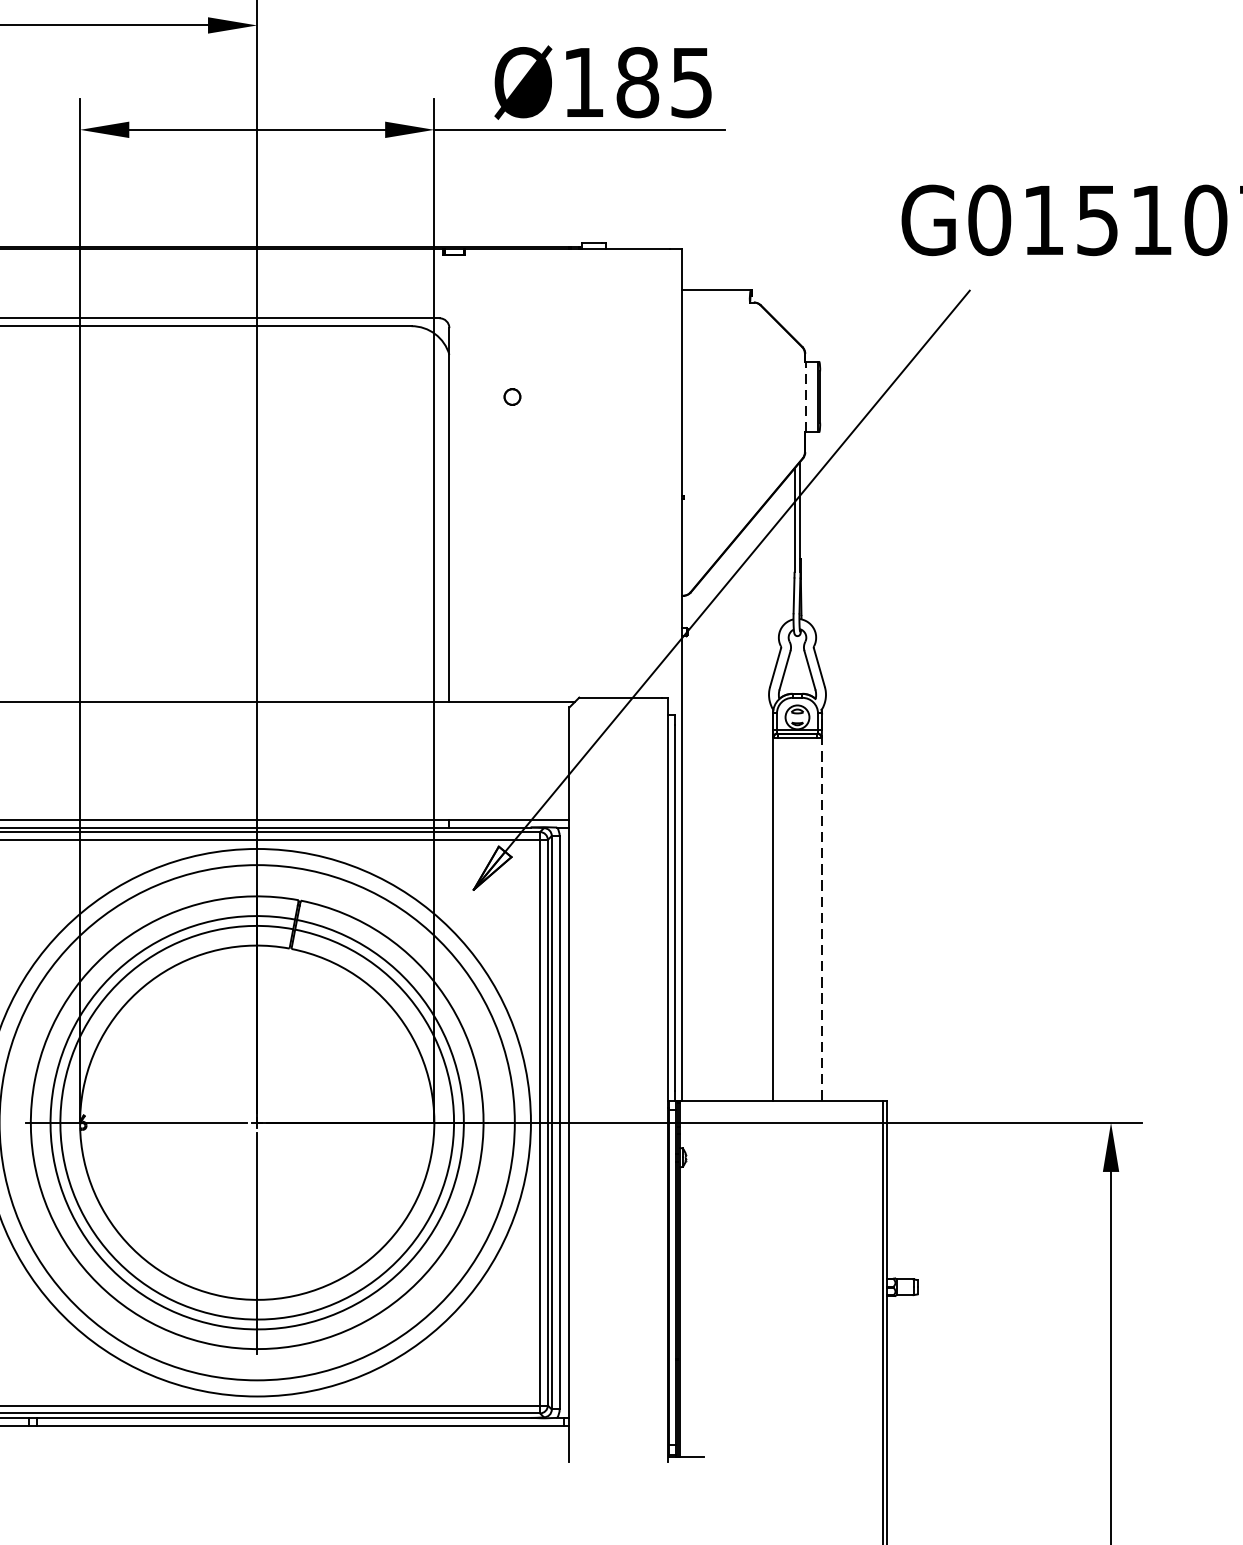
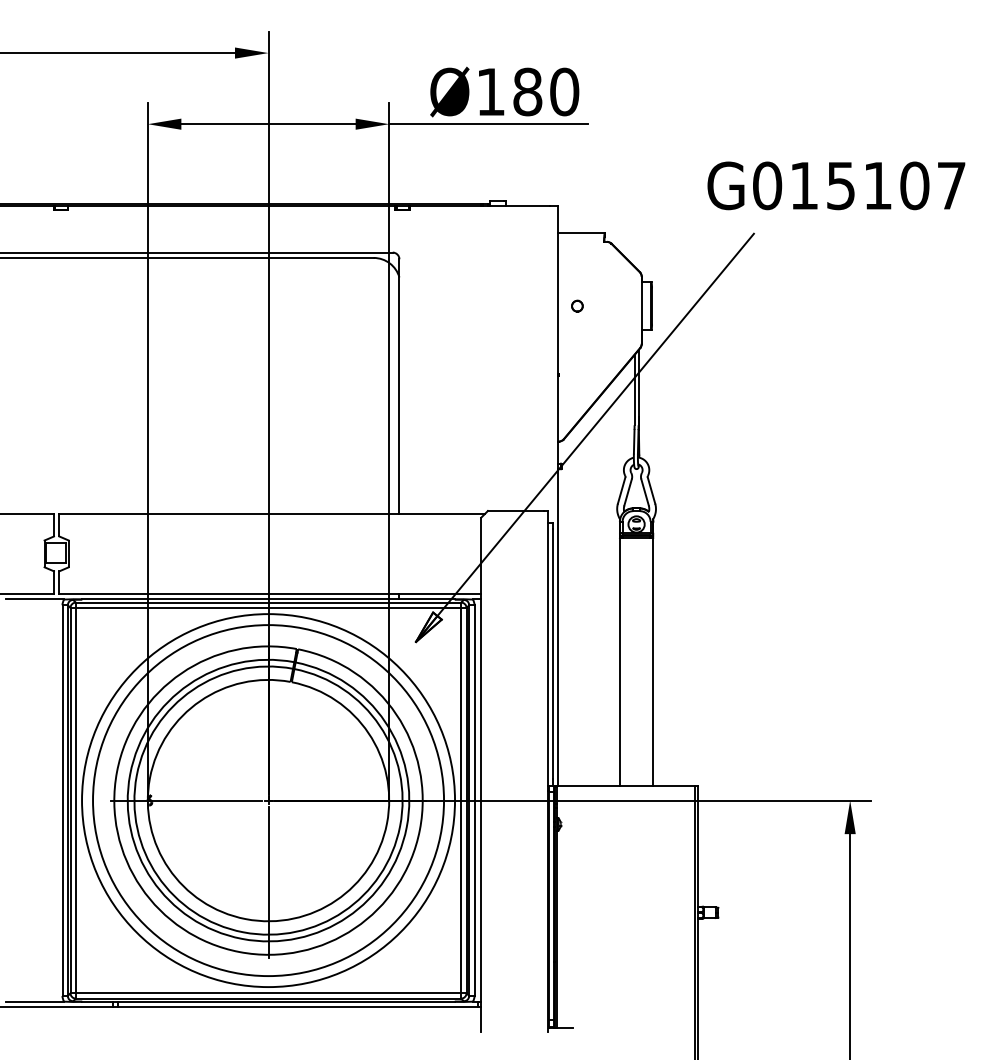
text: (691, 81) -> (564, 91), Ø185 -> Ø180
part: (512, 395) -> (577, 305), moved
line: (806, 395) -> (642, 305), dashed -> solid
line: (822, 906) -> (653, 653), dashed -> solid

